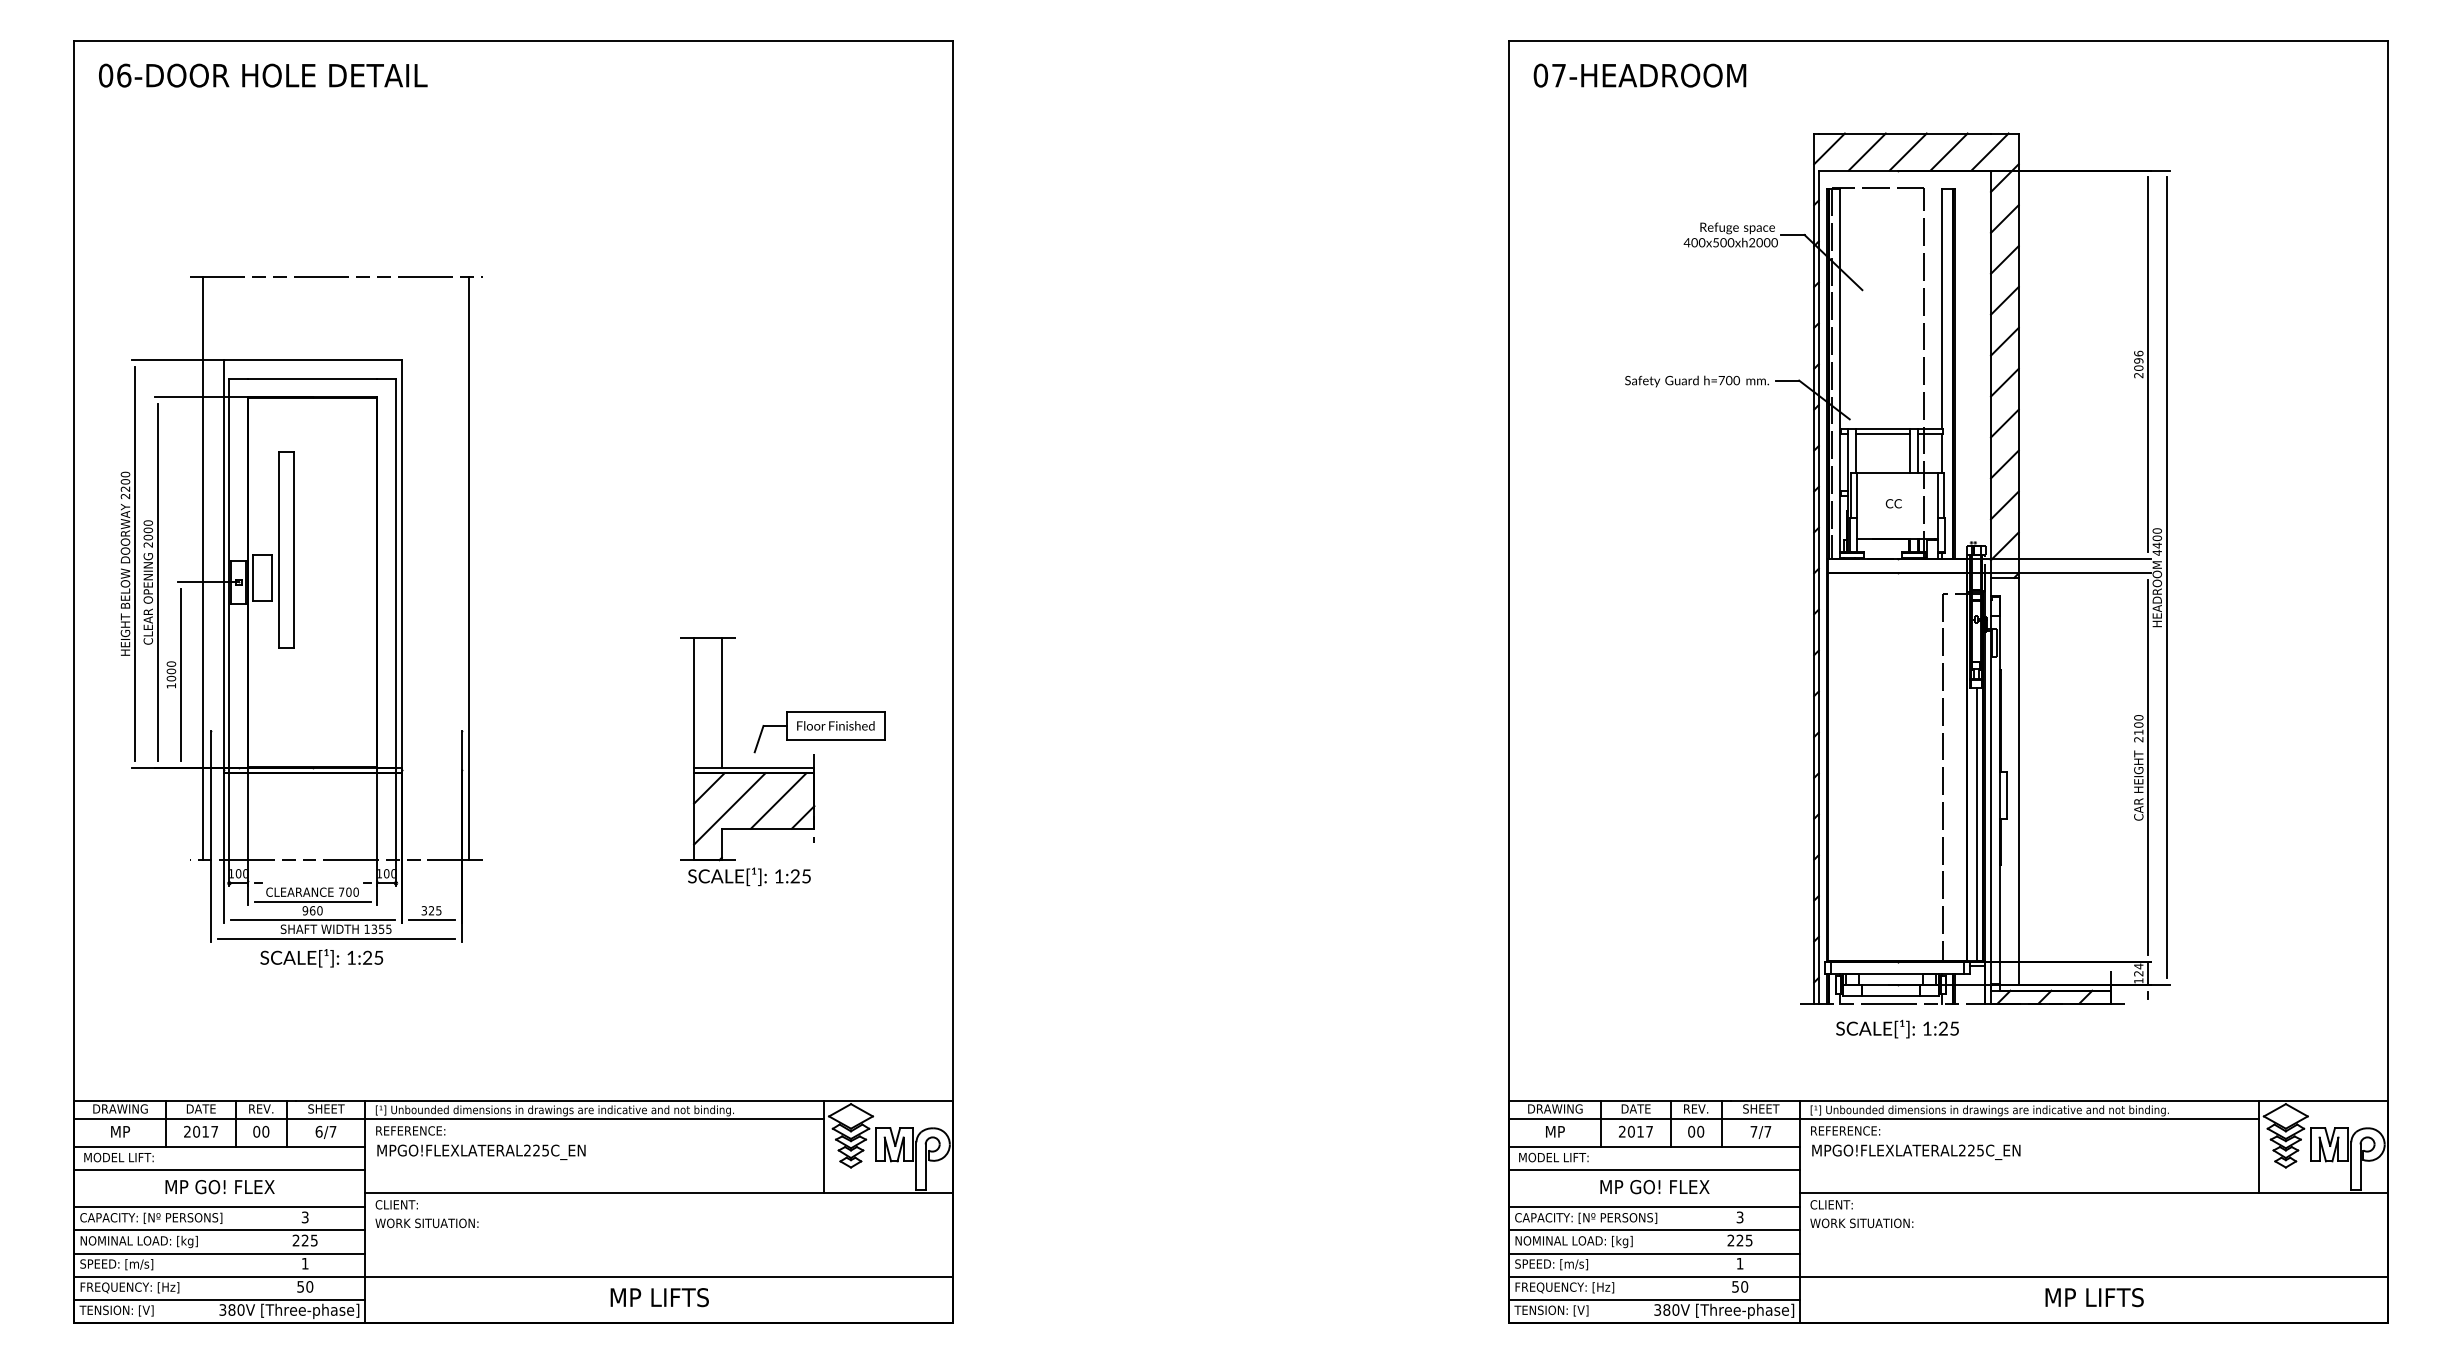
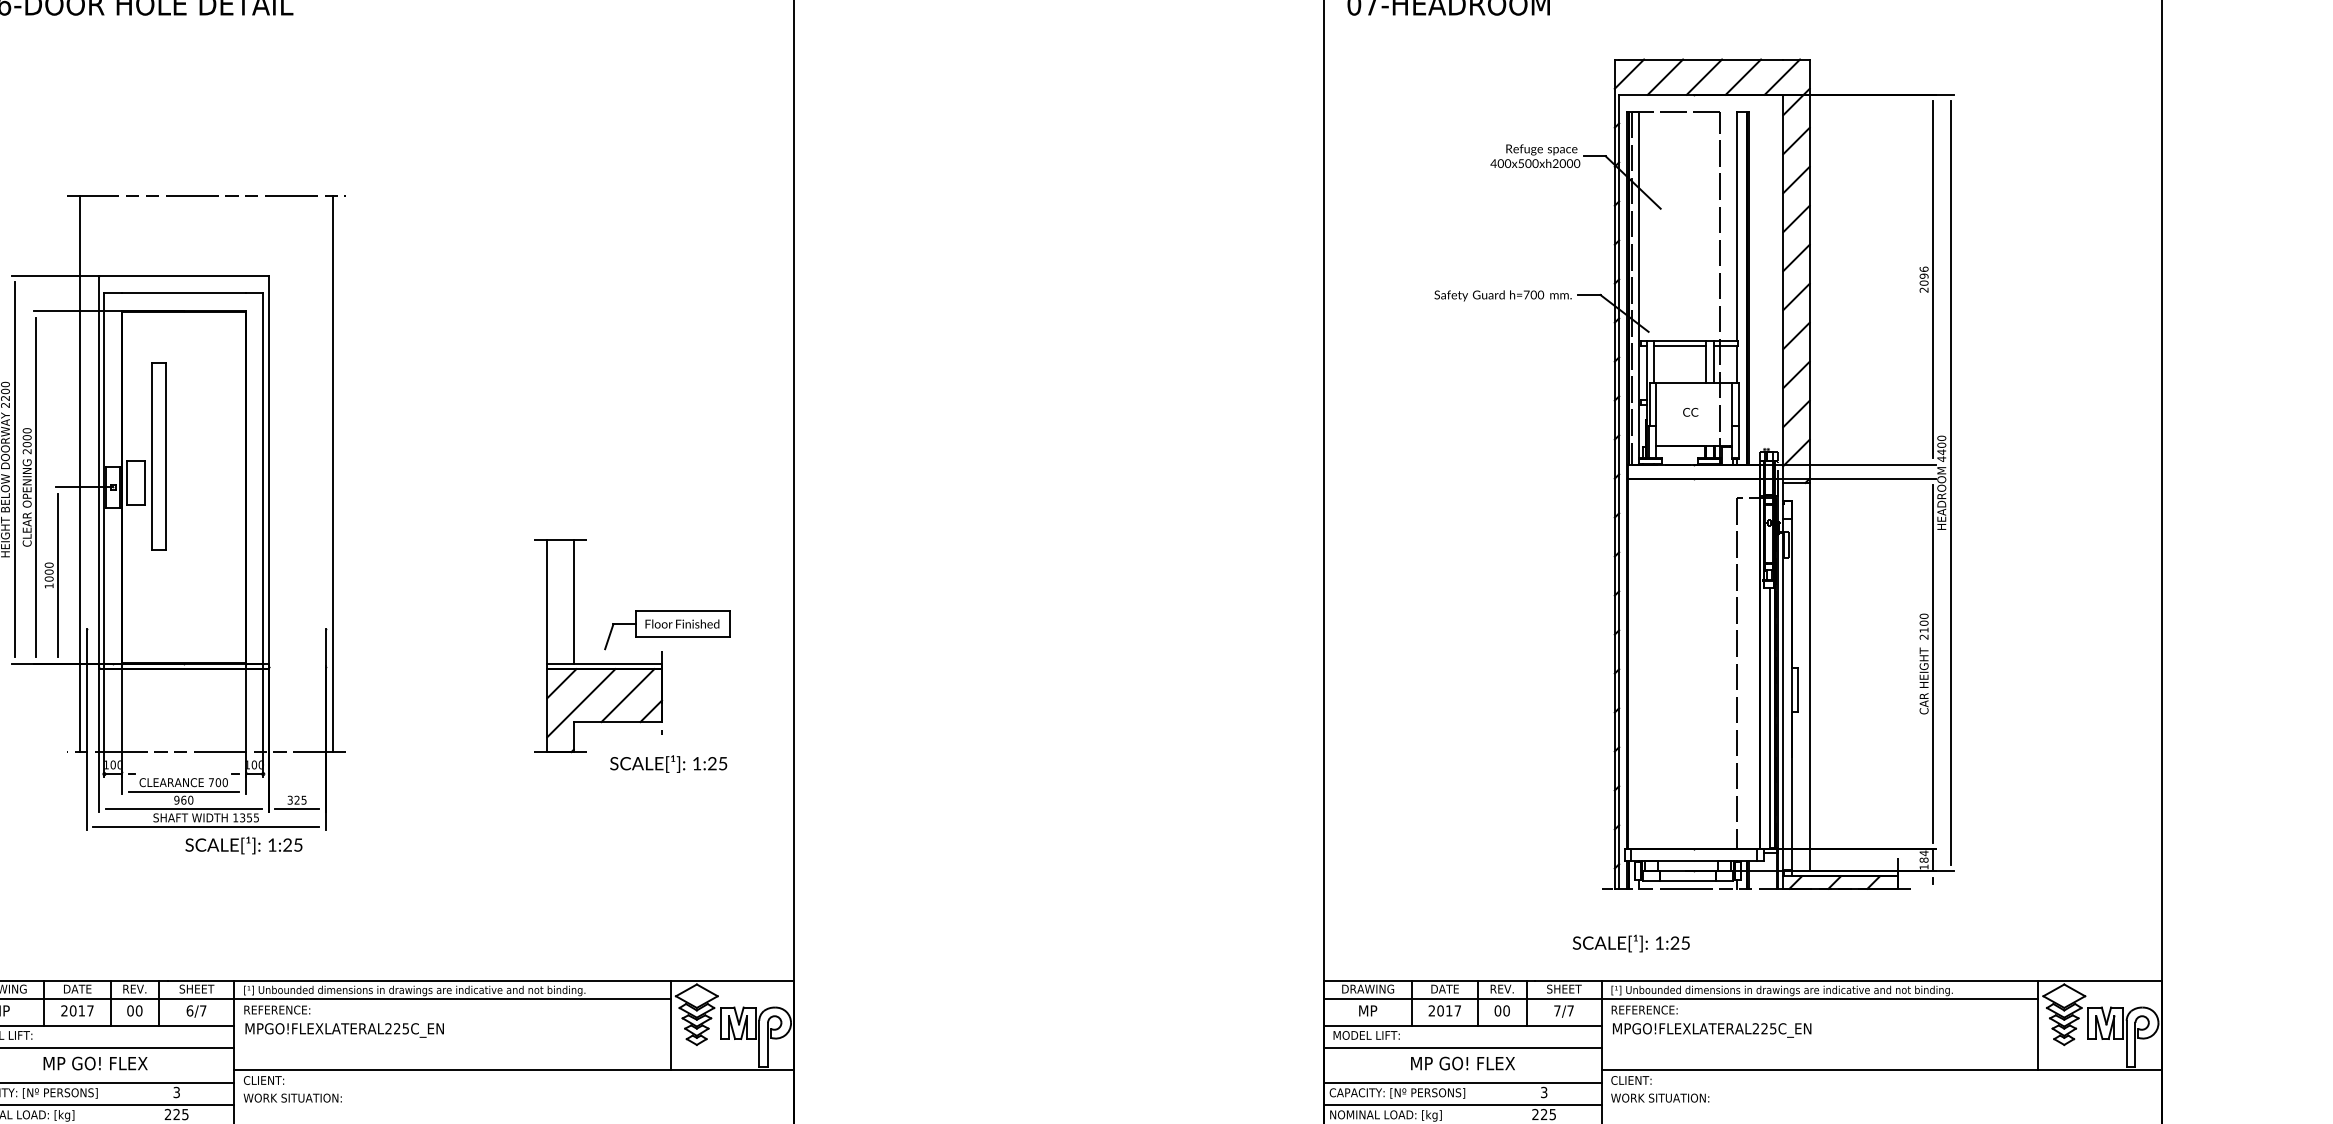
text: (749, 876) -> (668, 763), moved
text: (321, 958) -> (243, 845), moved
text: (2138, 973) -> (1923, 860), 124 -> 184
text: (1897, 1028) -> (1631, 942), moved

